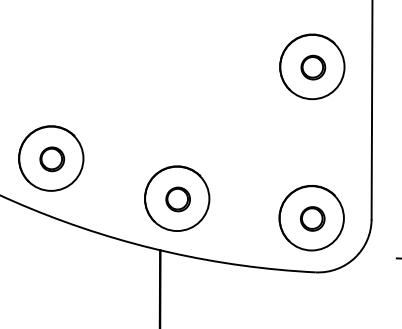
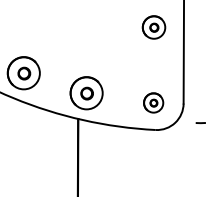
part: (311, 66) -> (153, 27), size x0.7
part: (311, 217) -> (153, 102), size x0.6

